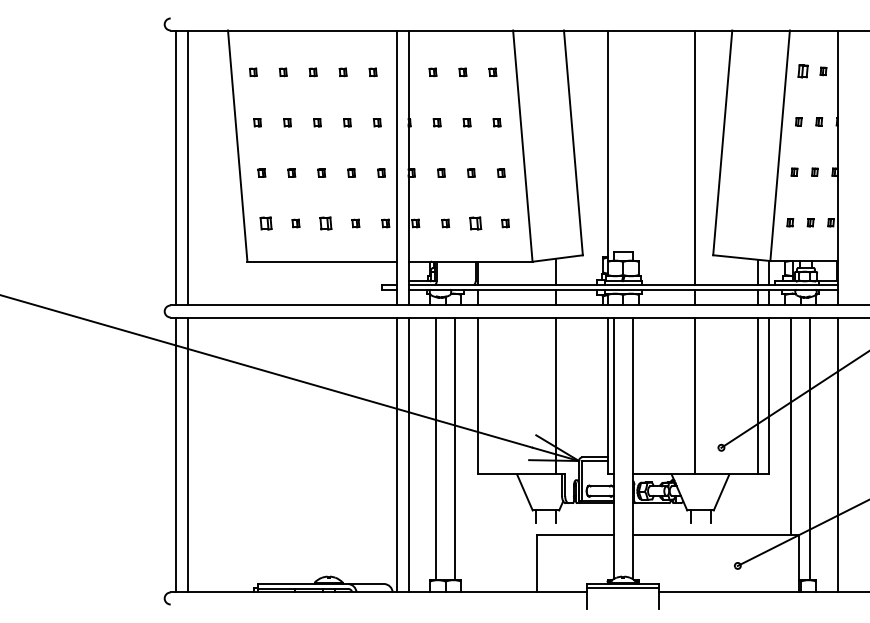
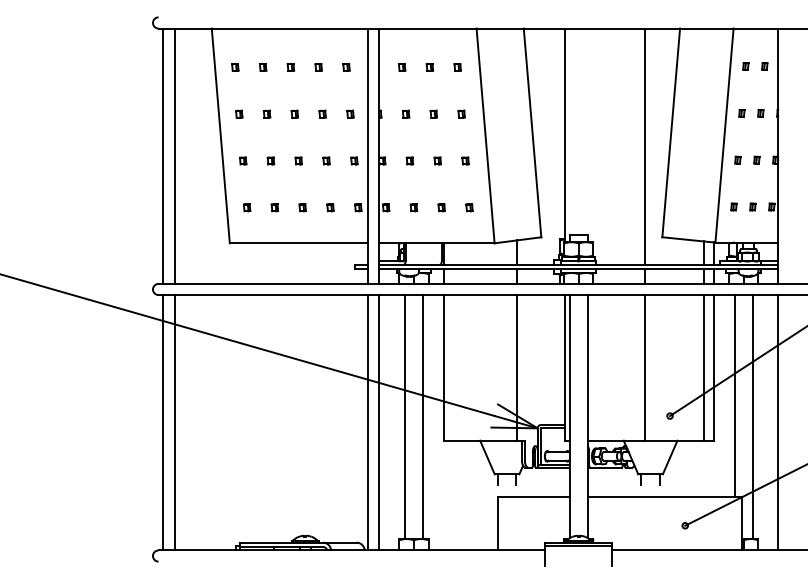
part: (802, 71) -> (745, 66), size x0.62
part: (265, 223) -> (246, 207), size x0.62
part: (325, 223) -> (302, 207), size x0.62
part: (475, 223) -> (441, 207), size x0.62

